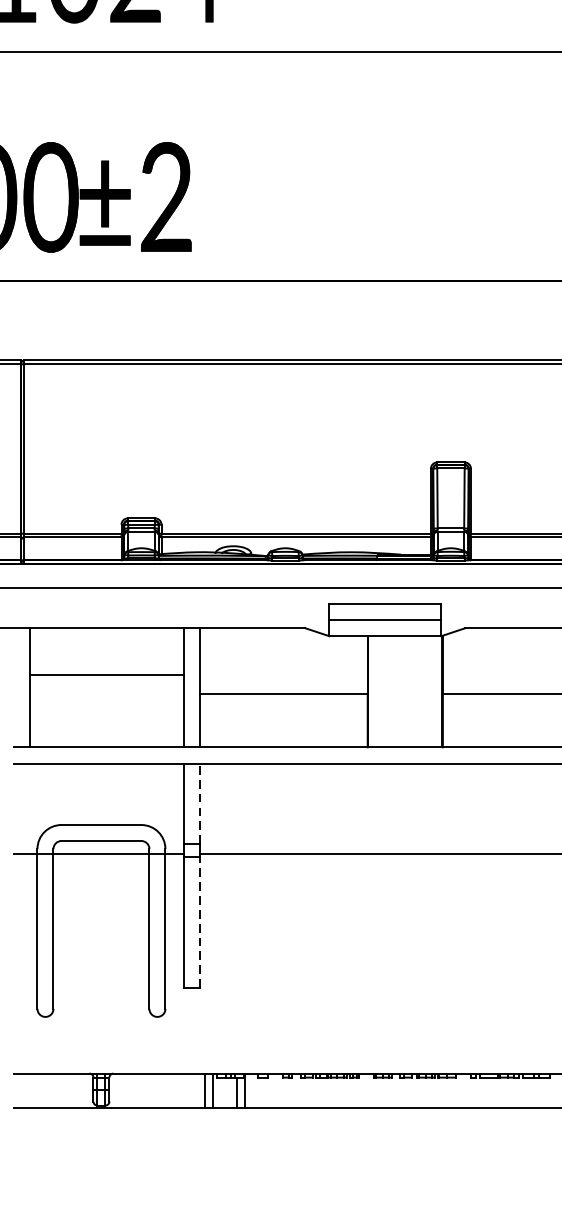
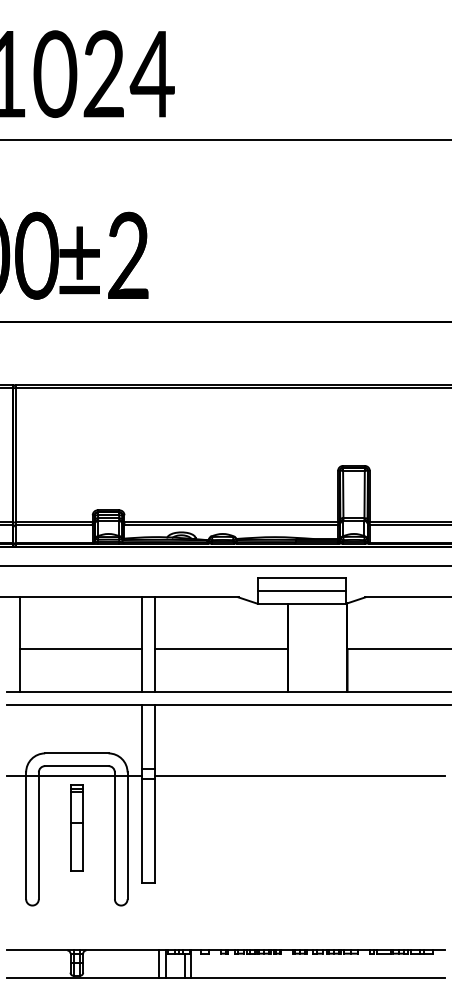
line: (106, 675) -> (80, 649), moved
line: (200, 803) -> (155, 736), dashed -> solid
part: (100, 918) -> (76, 827), added
line: (200, 922) -> (155, 830), dashed -> solid

